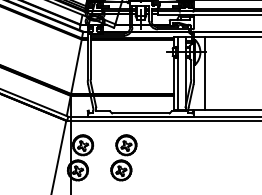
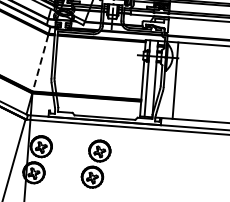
line: (76, 66) -> (40, 62), solid -> dashed
part: (123, 157) -> (95, 163), moved

